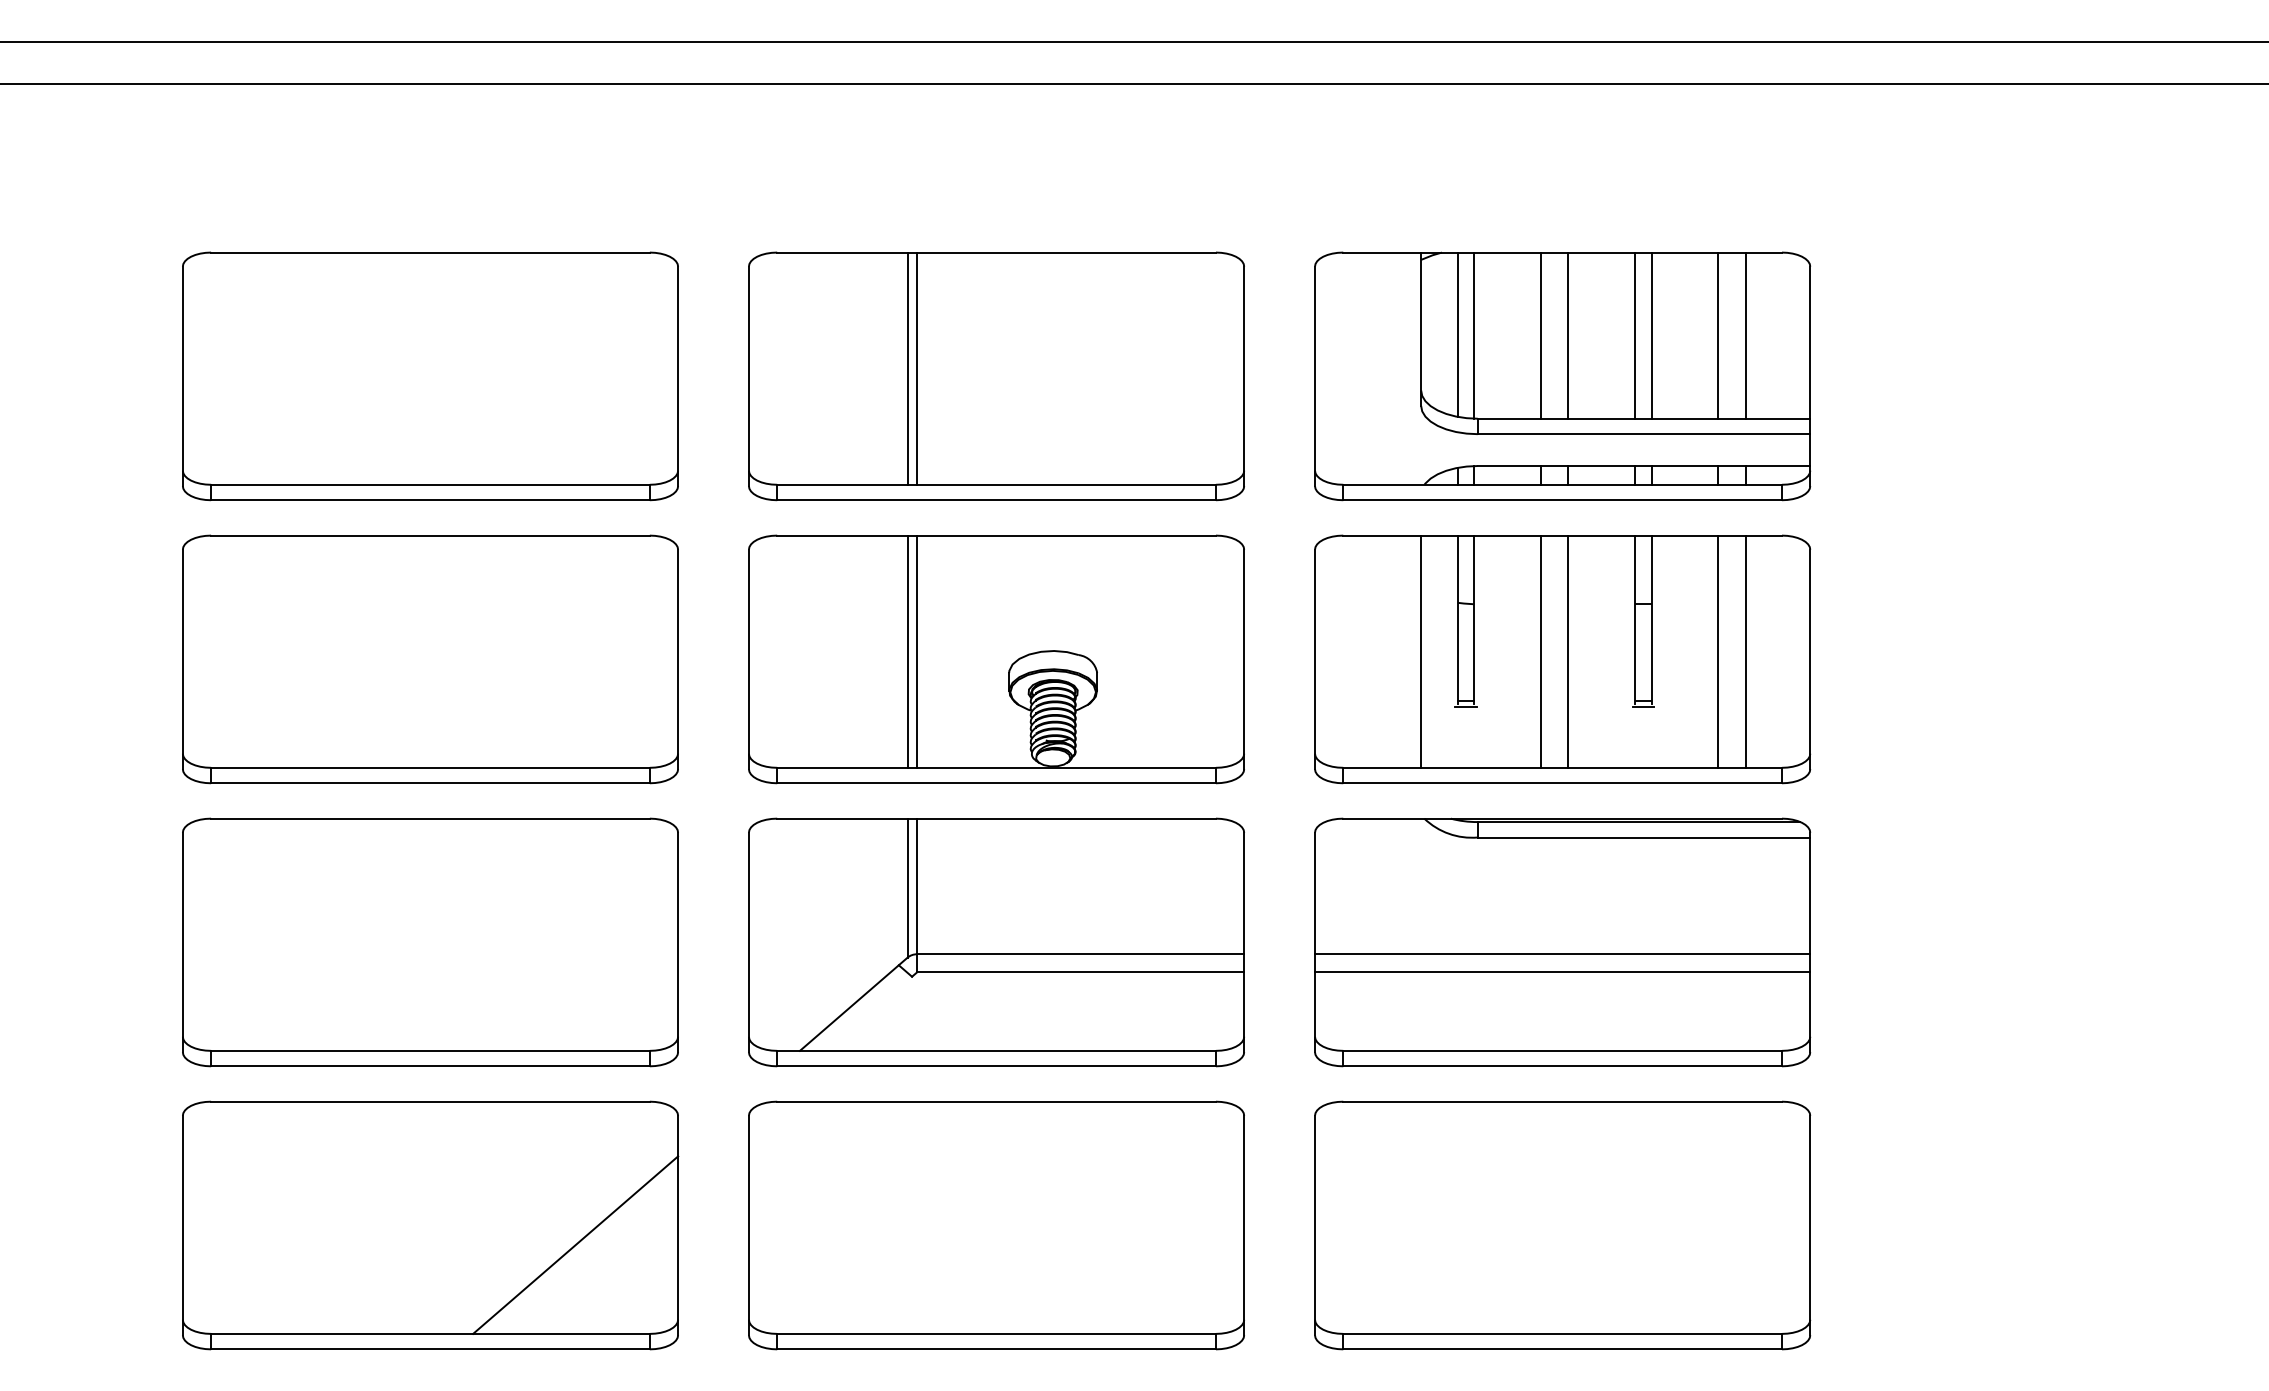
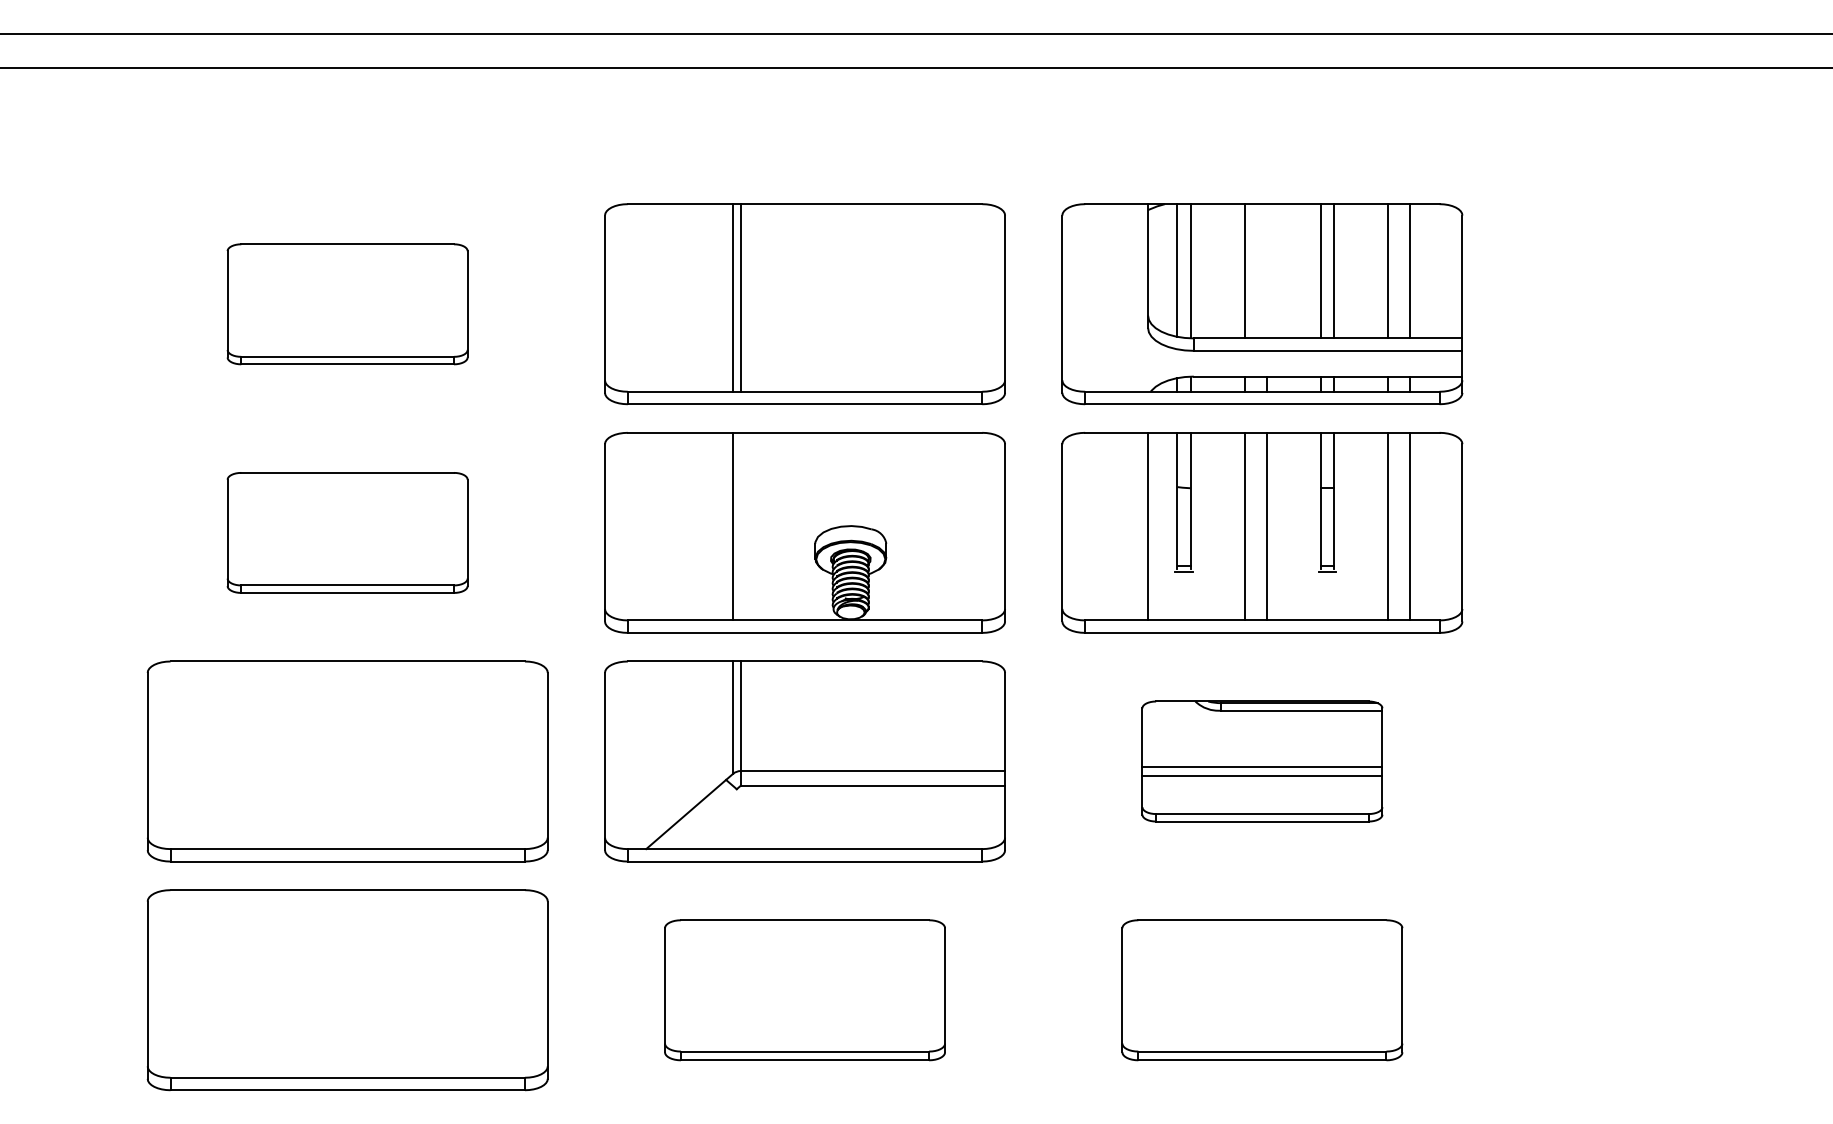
line: (1568, 335) -> (1267, 271), removed
part: (430, 376) -> (347, 304), size x0.6
line: (916, 651) -> (740, 526), removed
part: (430, 658) -> (347, 532), size x0.6
part: (1562, 942) -> (1262, 761), size x0.6
part: (995, 1225) -> (804, 990), size x0.7
part: (1562, 1225) -> (1262, 990), size x0.7
line: (575, 1244) -> (464, 1005), removed

